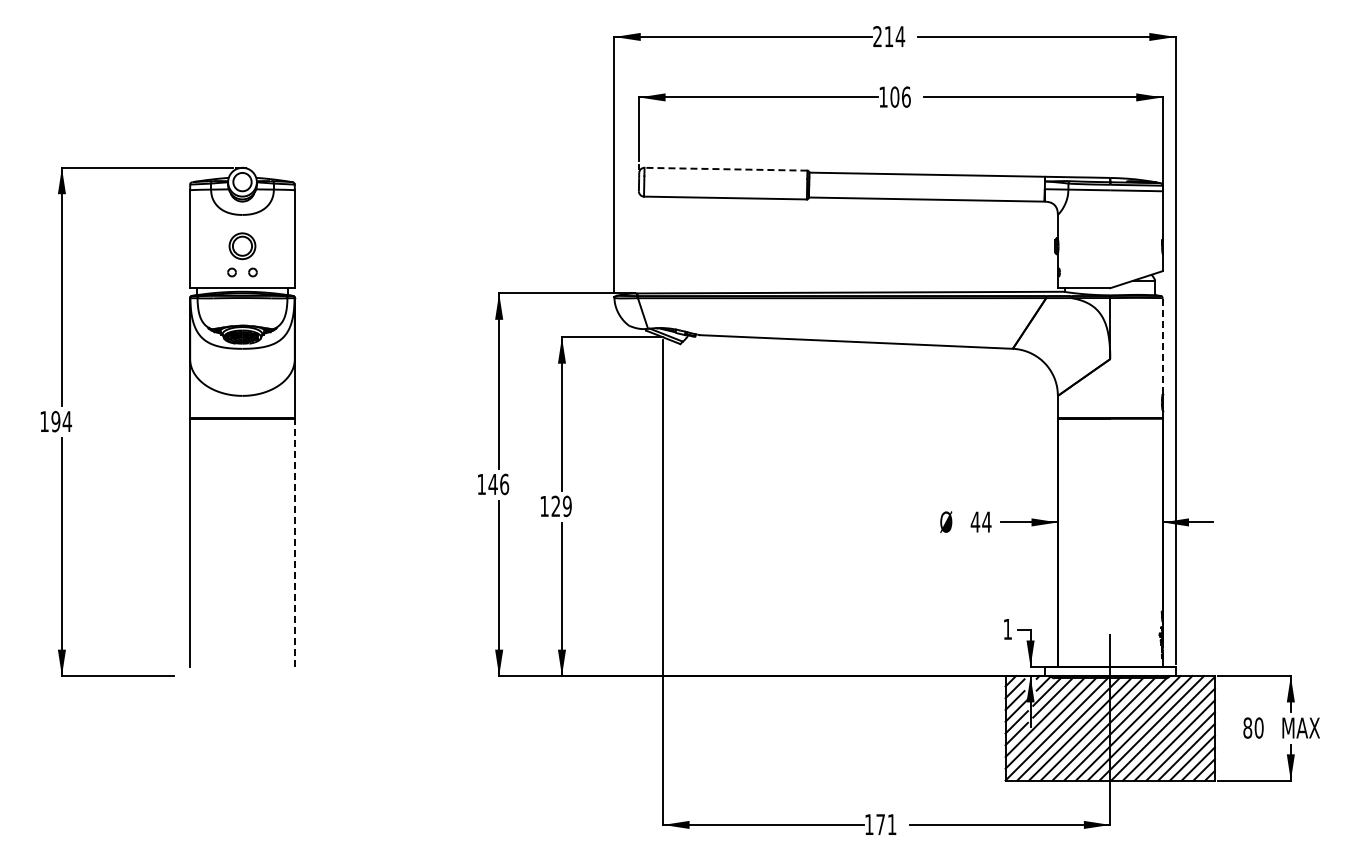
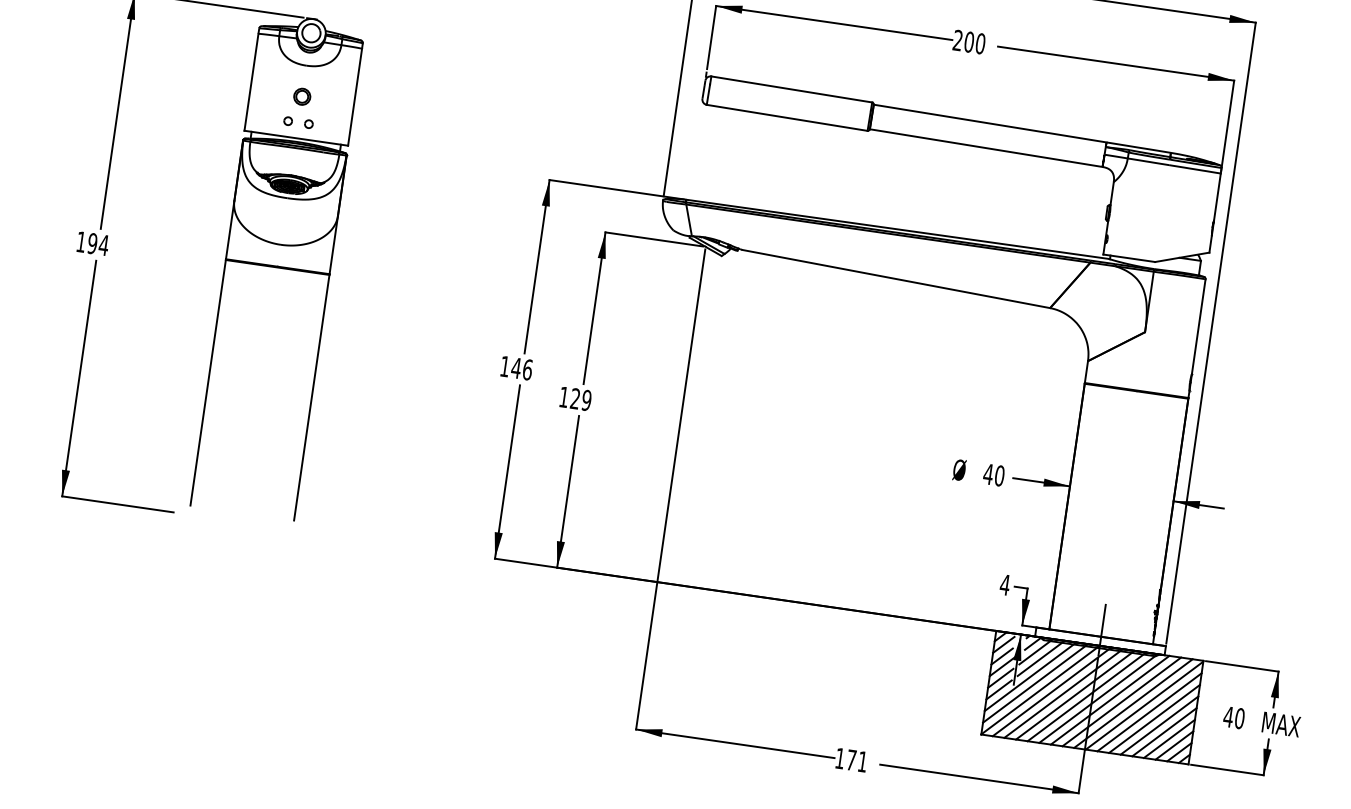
text: (894, 96) -> (968, 41), 106 -> 200
line: (725, 169) -> (791, 89), dashed -> solid
part: (242, 246) -> (302, 96), size x0.62
line: (1162, 345) -> (1198, 326), dashed -> solid
text: (986, 521) -> (999, 475), 44 -> 40
line: (294, 541) -> (311, 396), dashed -> solid
text: (1007, 629) -> (1004, 585), 1 -> 4
text: (1247, 727) -> (1228, 716), 80 -> 40

